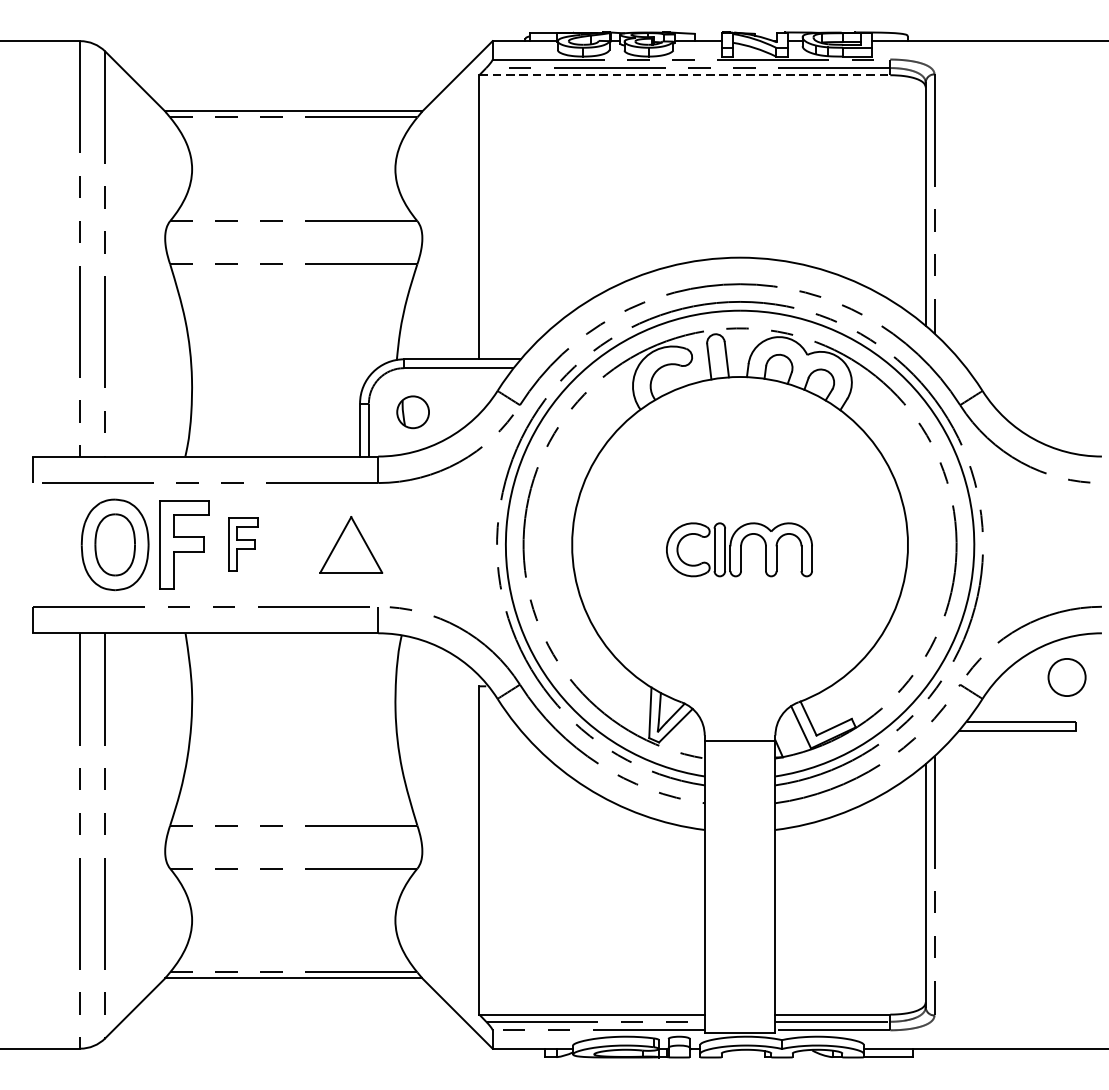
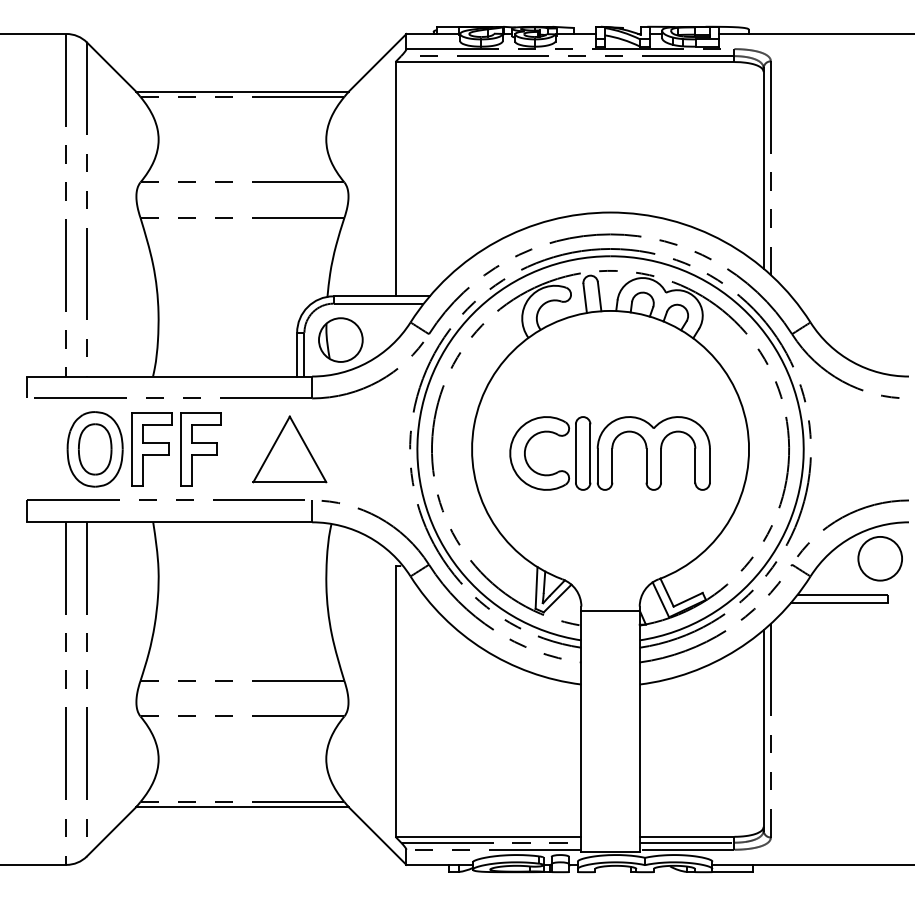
line: (685, 75) -> (565, 62), dashed -> solid
part: (412, 411) -> (340, 339), size x1.67
part: (242, 545) -> (200, 449), size x1.67
part: (350, 545) -> (289, 449), size x1.43
part: (738, 549) -> (609, 453), size x1.67
circle: (1067, 677) -> (880, 558), size x1.43

